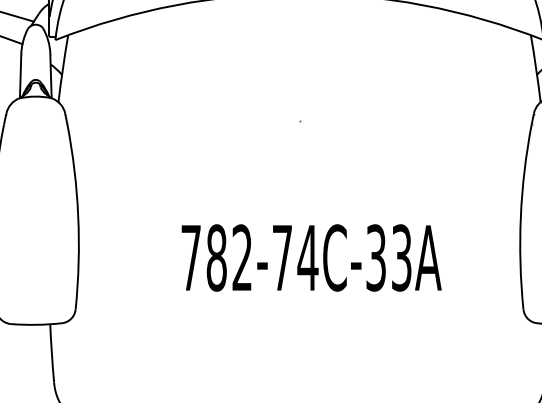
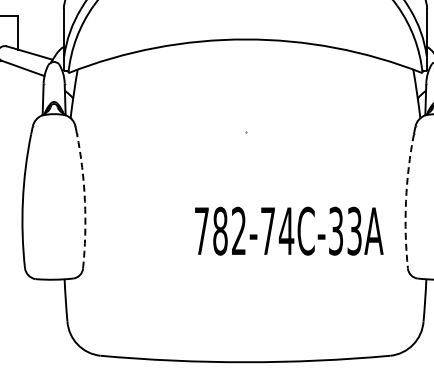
arc: (77, 217) -> (84, 201), solid -> dashed
arc: (521, 217) -> (406, 201), solid -> dashed
text: (311, 256) -> (289, 230), moved

